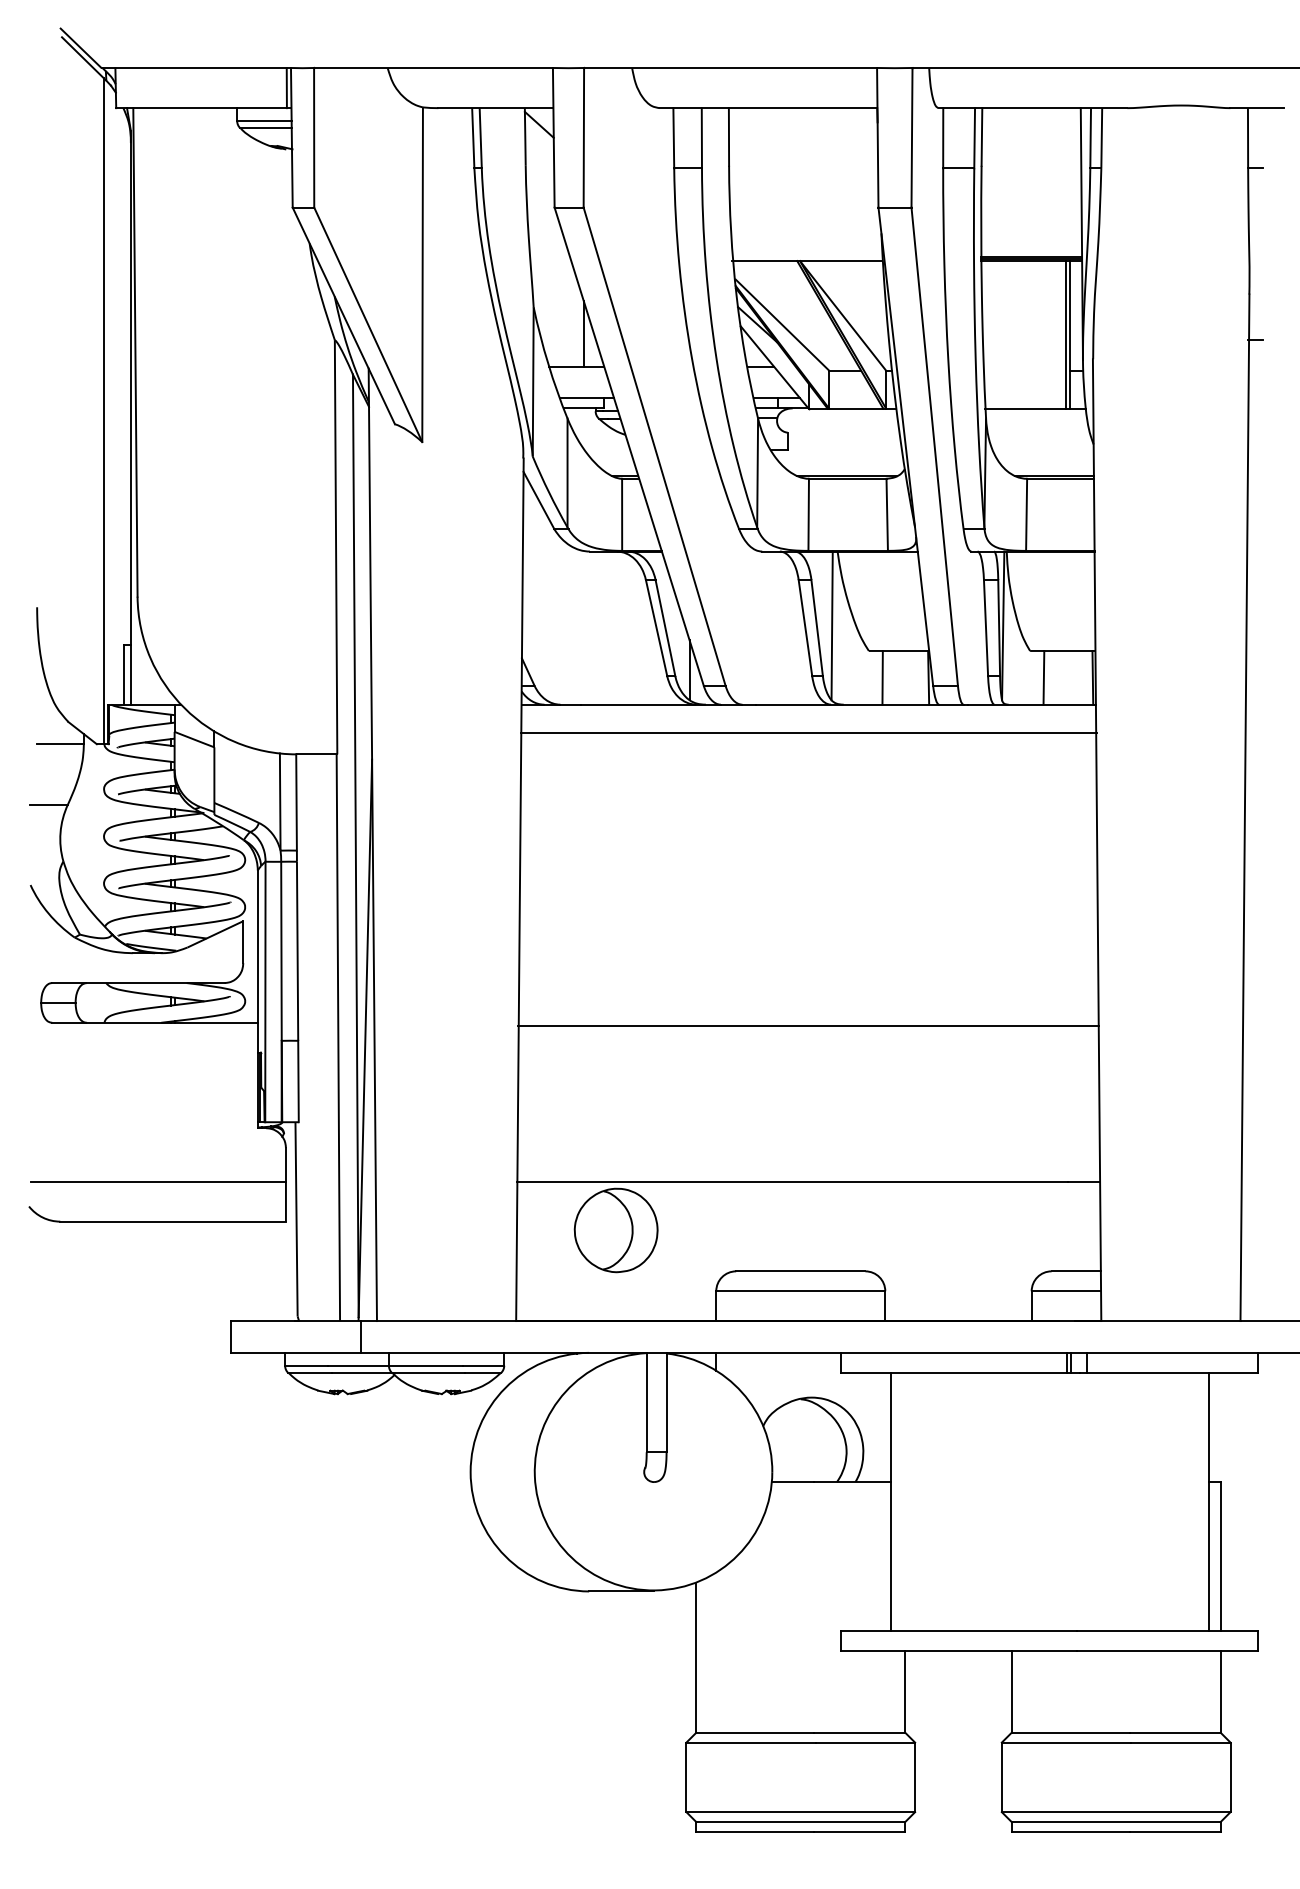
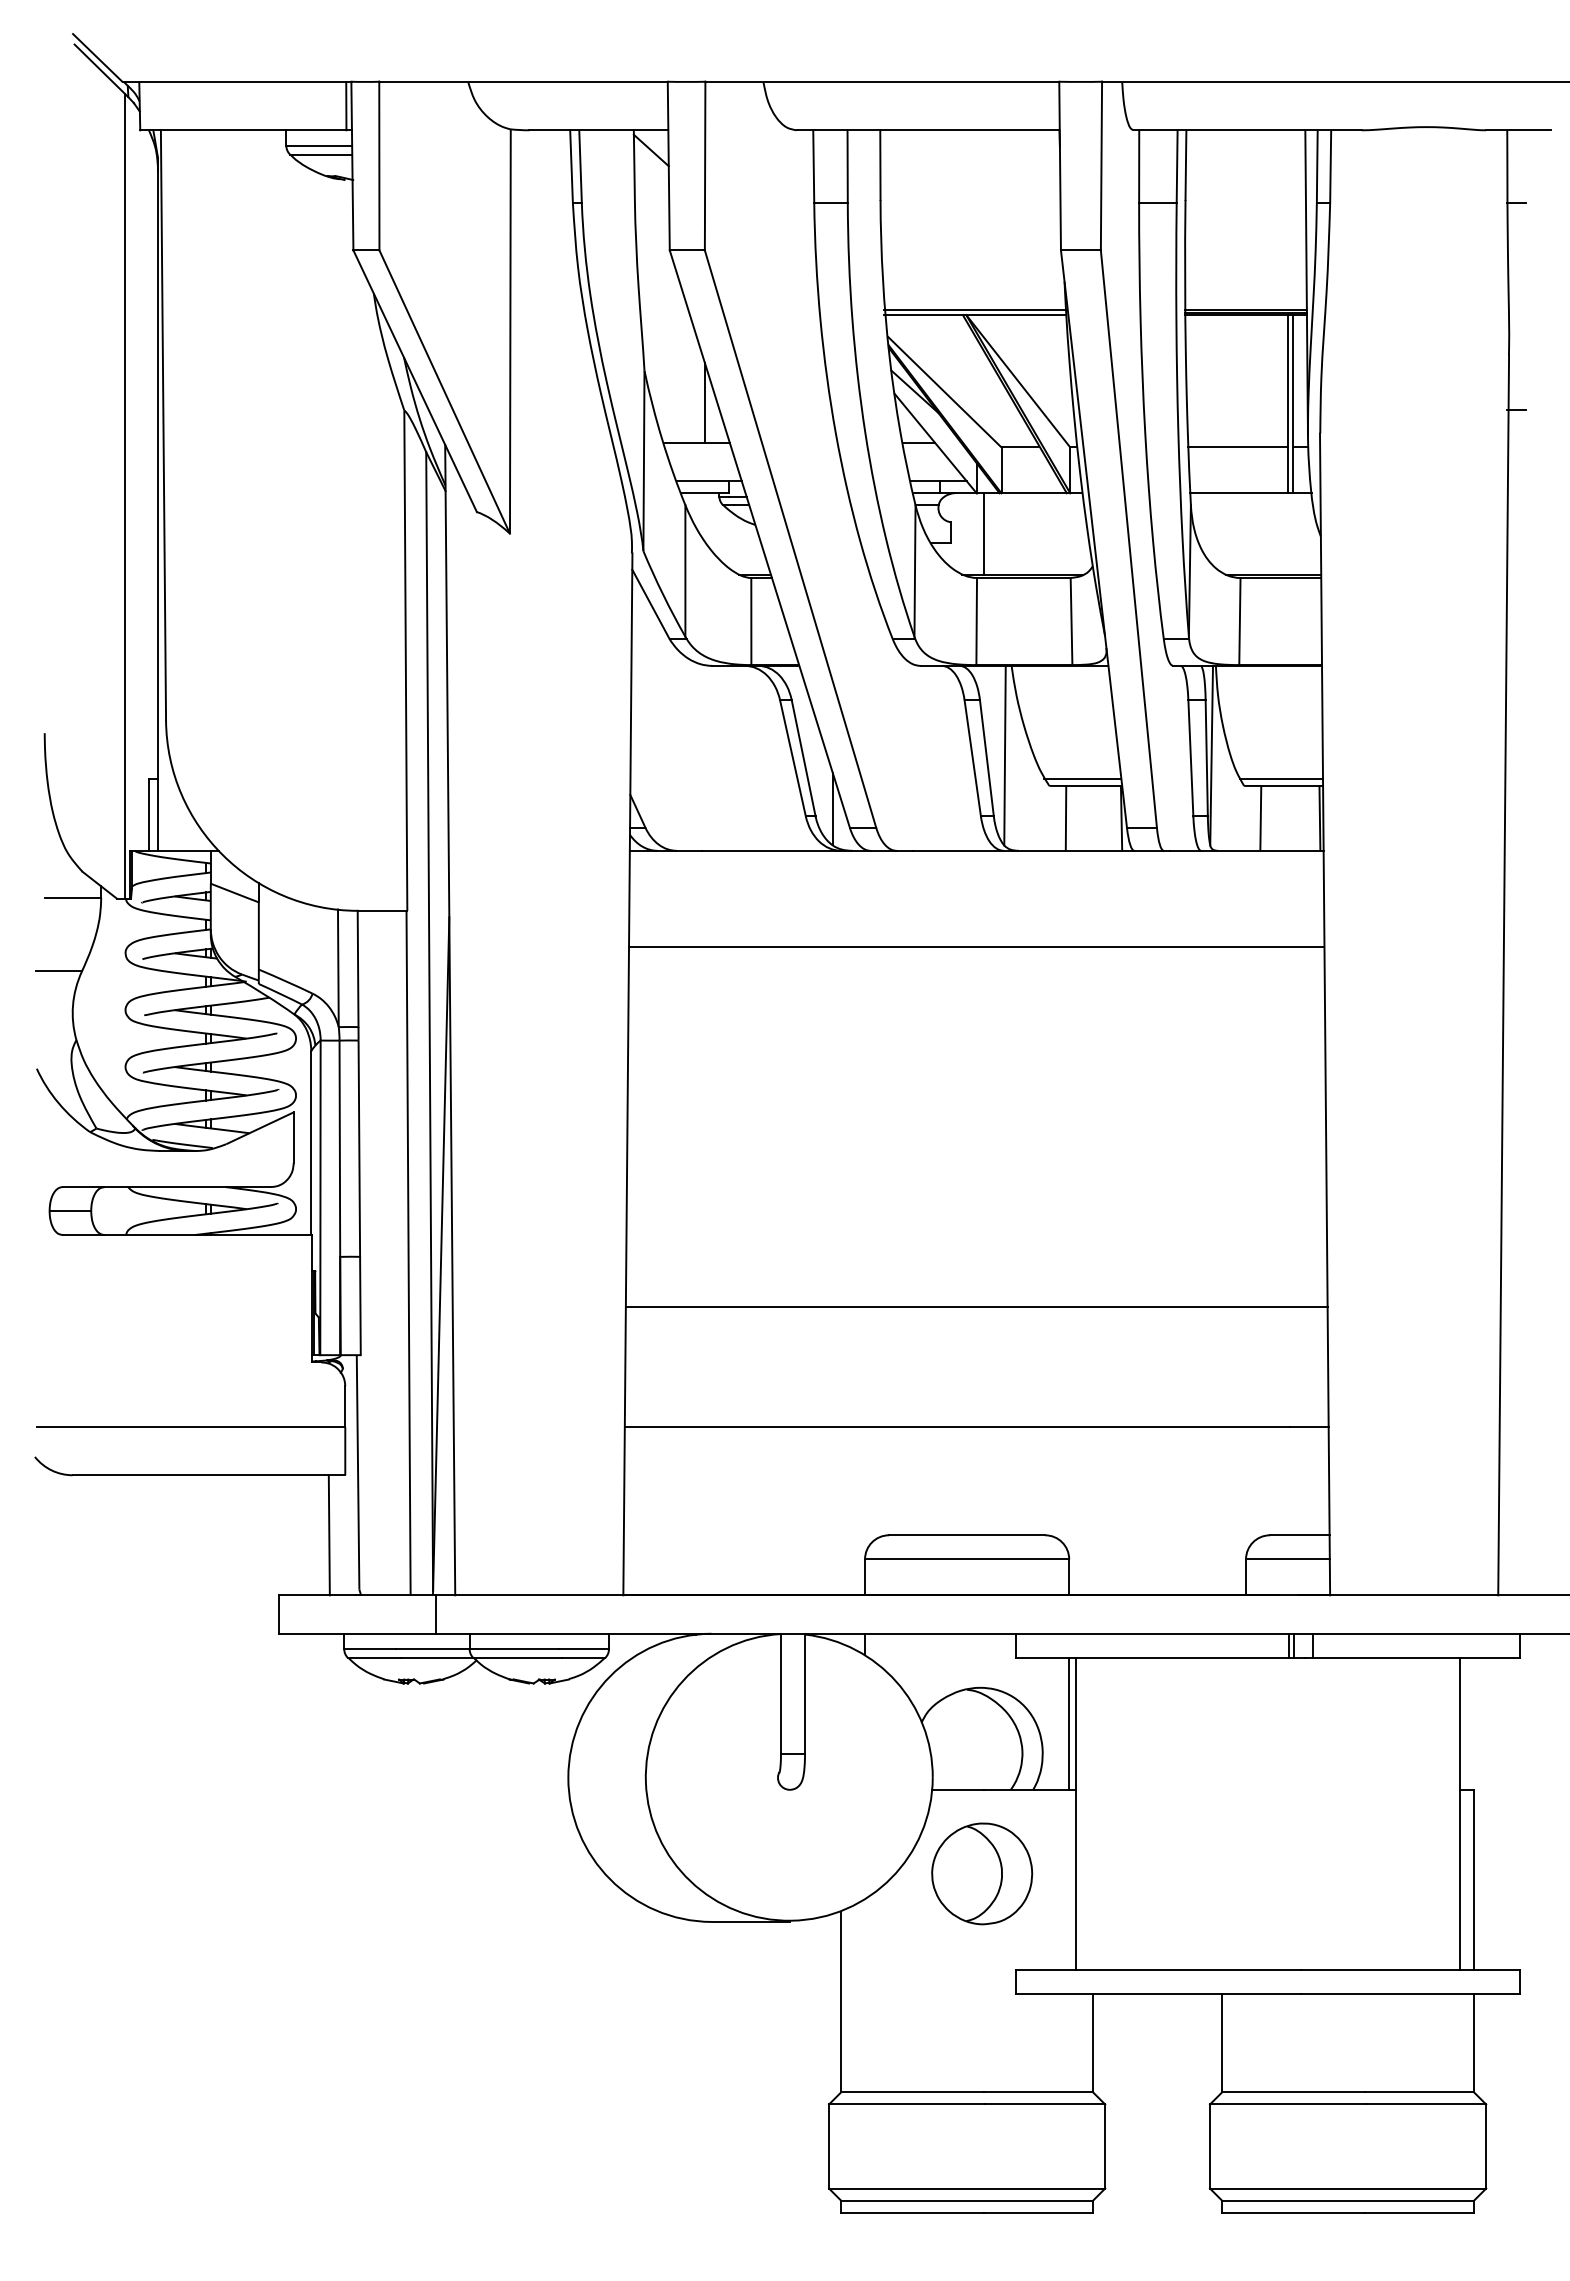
line: (806, 257) -> (974, 310), added
line: (1024, 370) -> (1237, 447), added
line: (814, 441) -> (983, 533), added
line: (896, 644) -> (1082, 778), added
line: (1061, 644) -> (1281, 778), added
line: (808, 732) -> (976, 946), moved
line: (808, 1026) -> (976, 1307), moved
part: (616, 1230) -> (982, 1873), moved
line: (272, 1271) -> (328, 1535), added
line: (885, 1427) -> (1069, 1723), added

